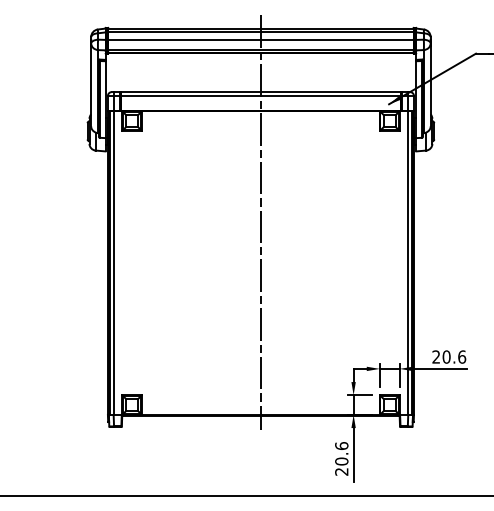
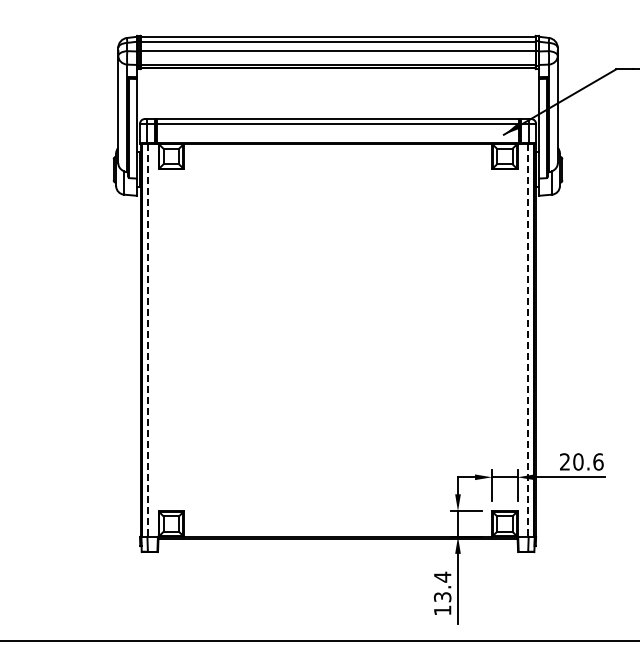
line: (261, 222) -> (338, 287), removed
line: (113, 263) -> (147, 340), solid -> dashed
line: (408, 263) -> (528, 340), solid -> dashed
text: (341, 458) -> (442, 593), 20.6 -> 13.4

